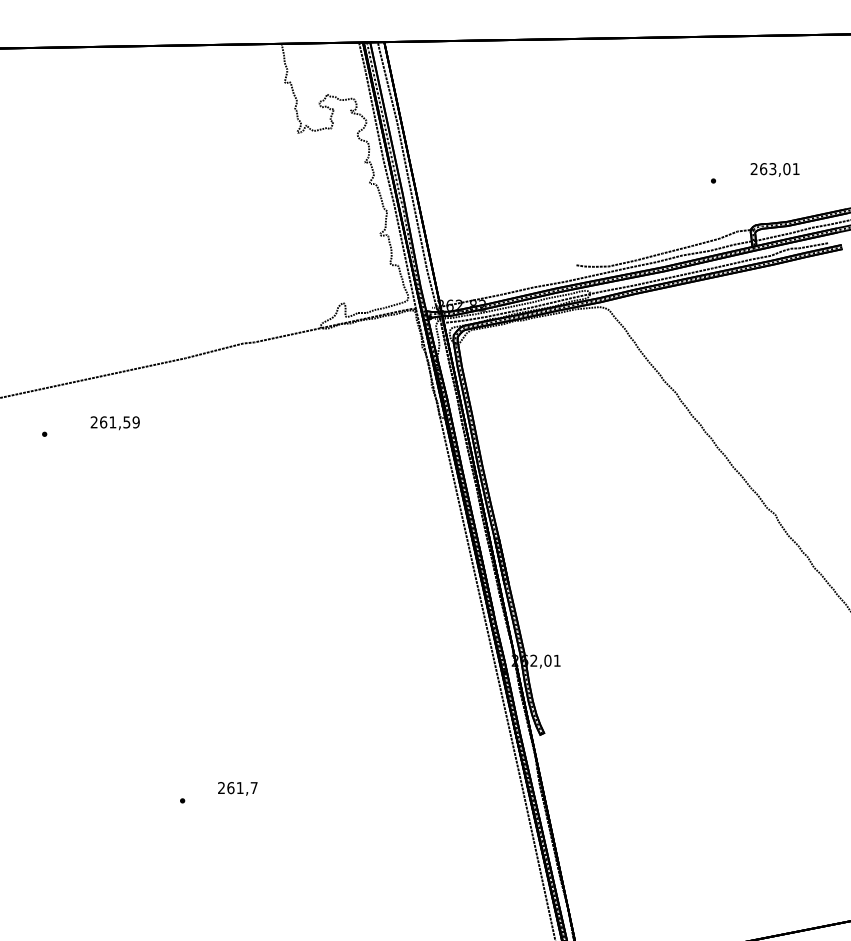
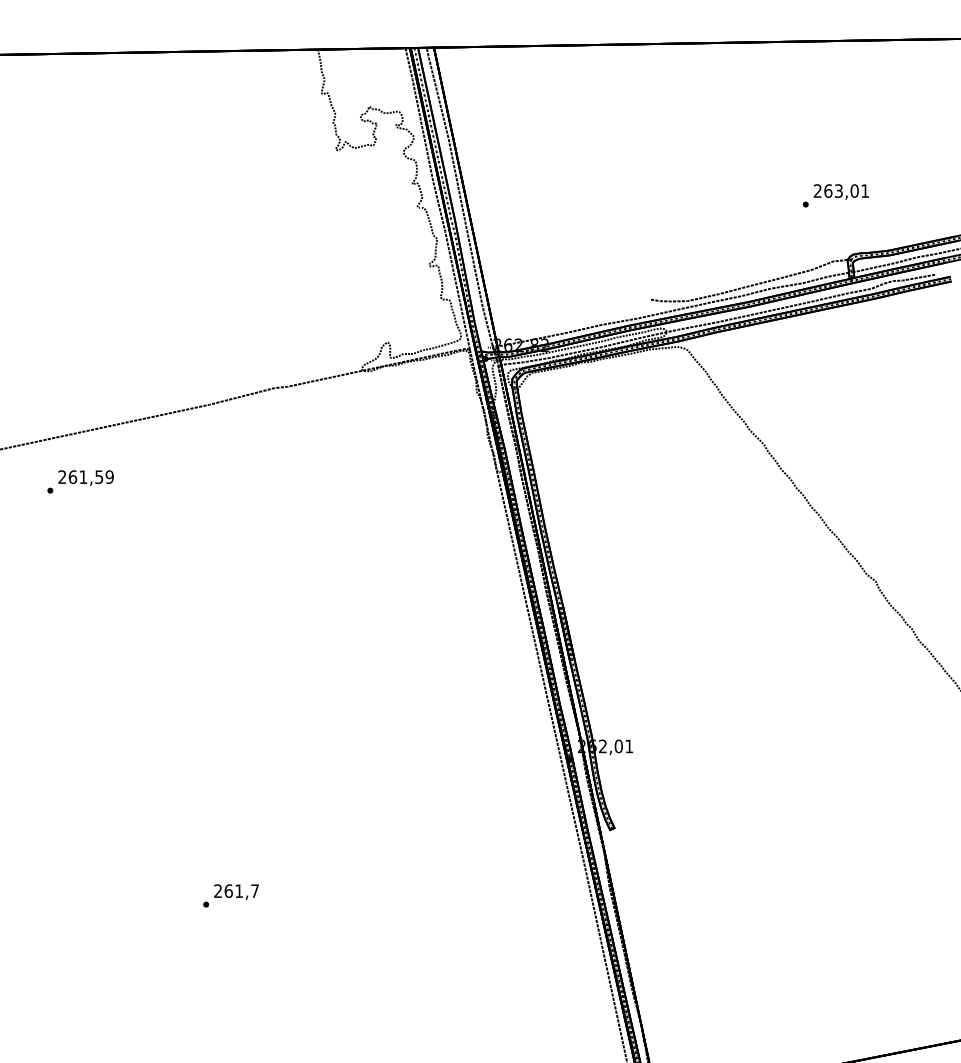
text: (774, 169) -> (840, 191), moved
text: (114, 422) -> (85, 477), moved
text: (237, 788) -> (236, 891), moved

